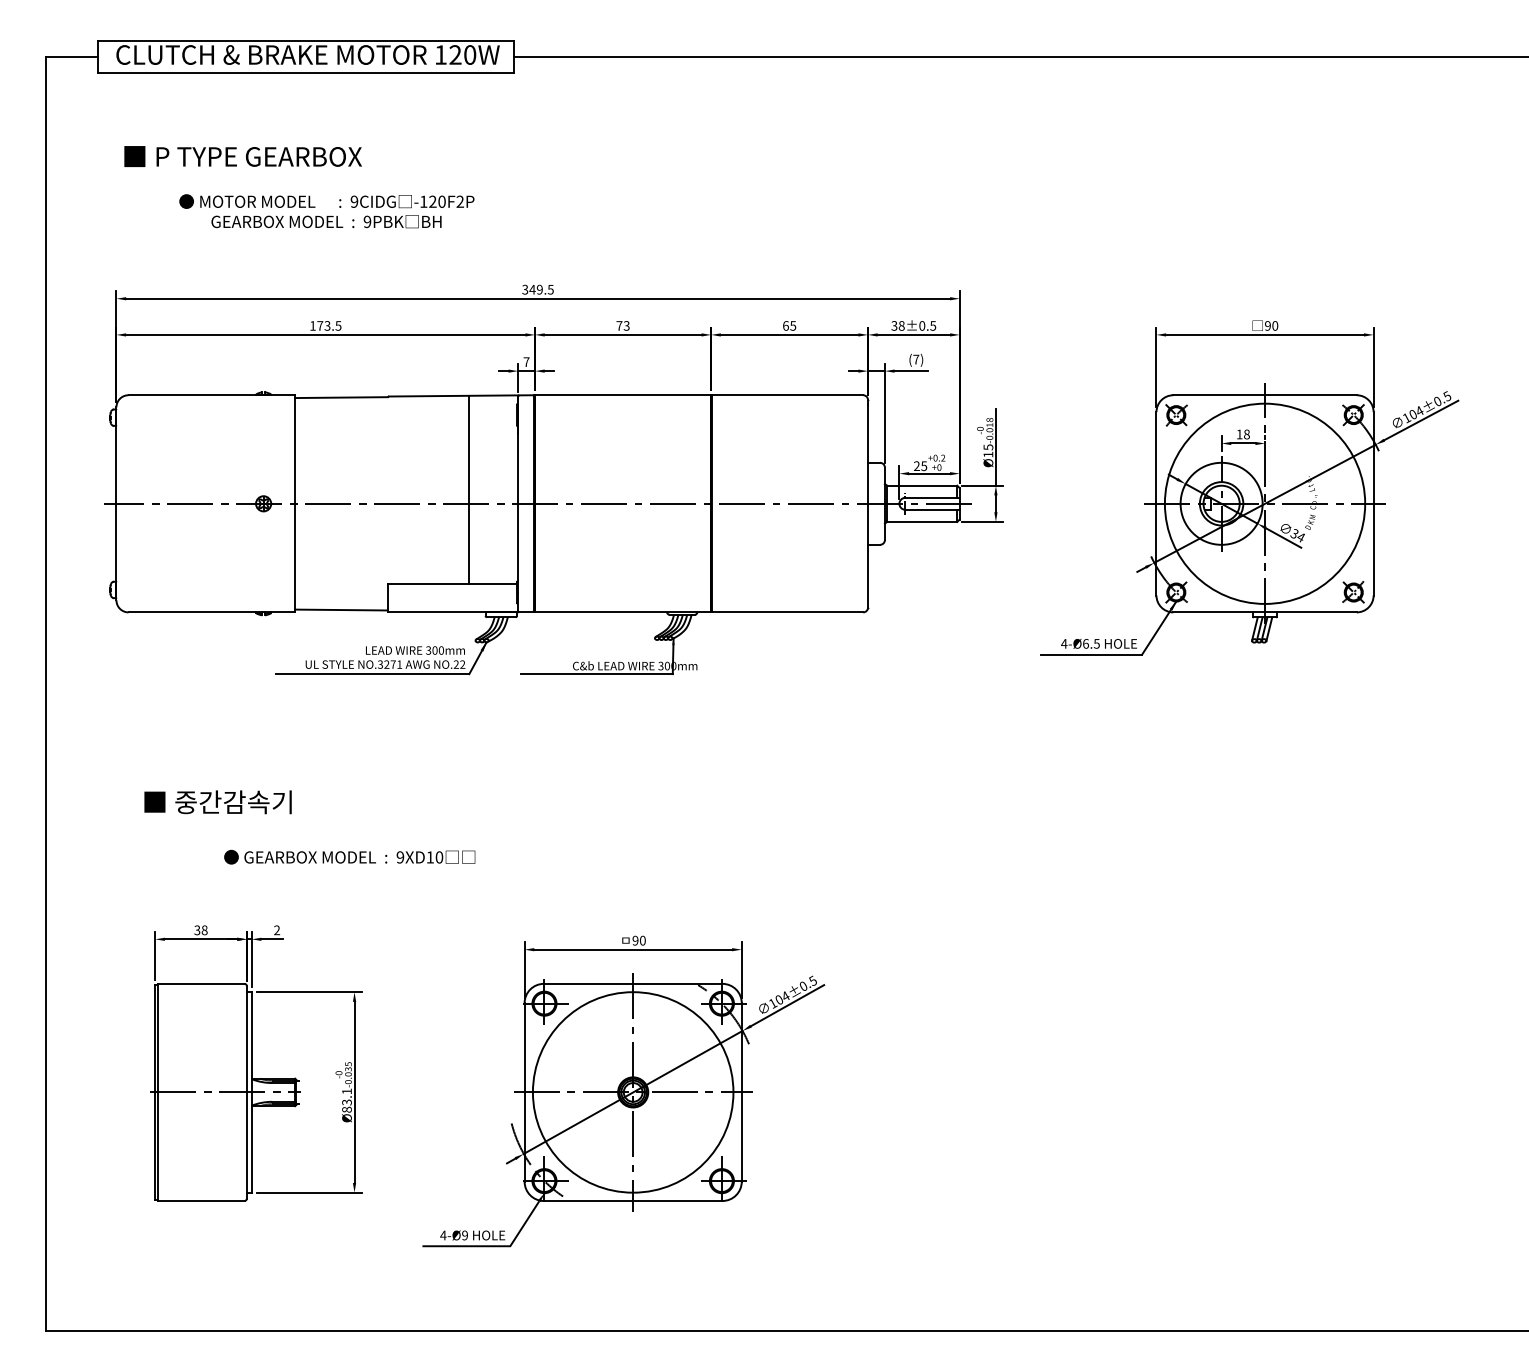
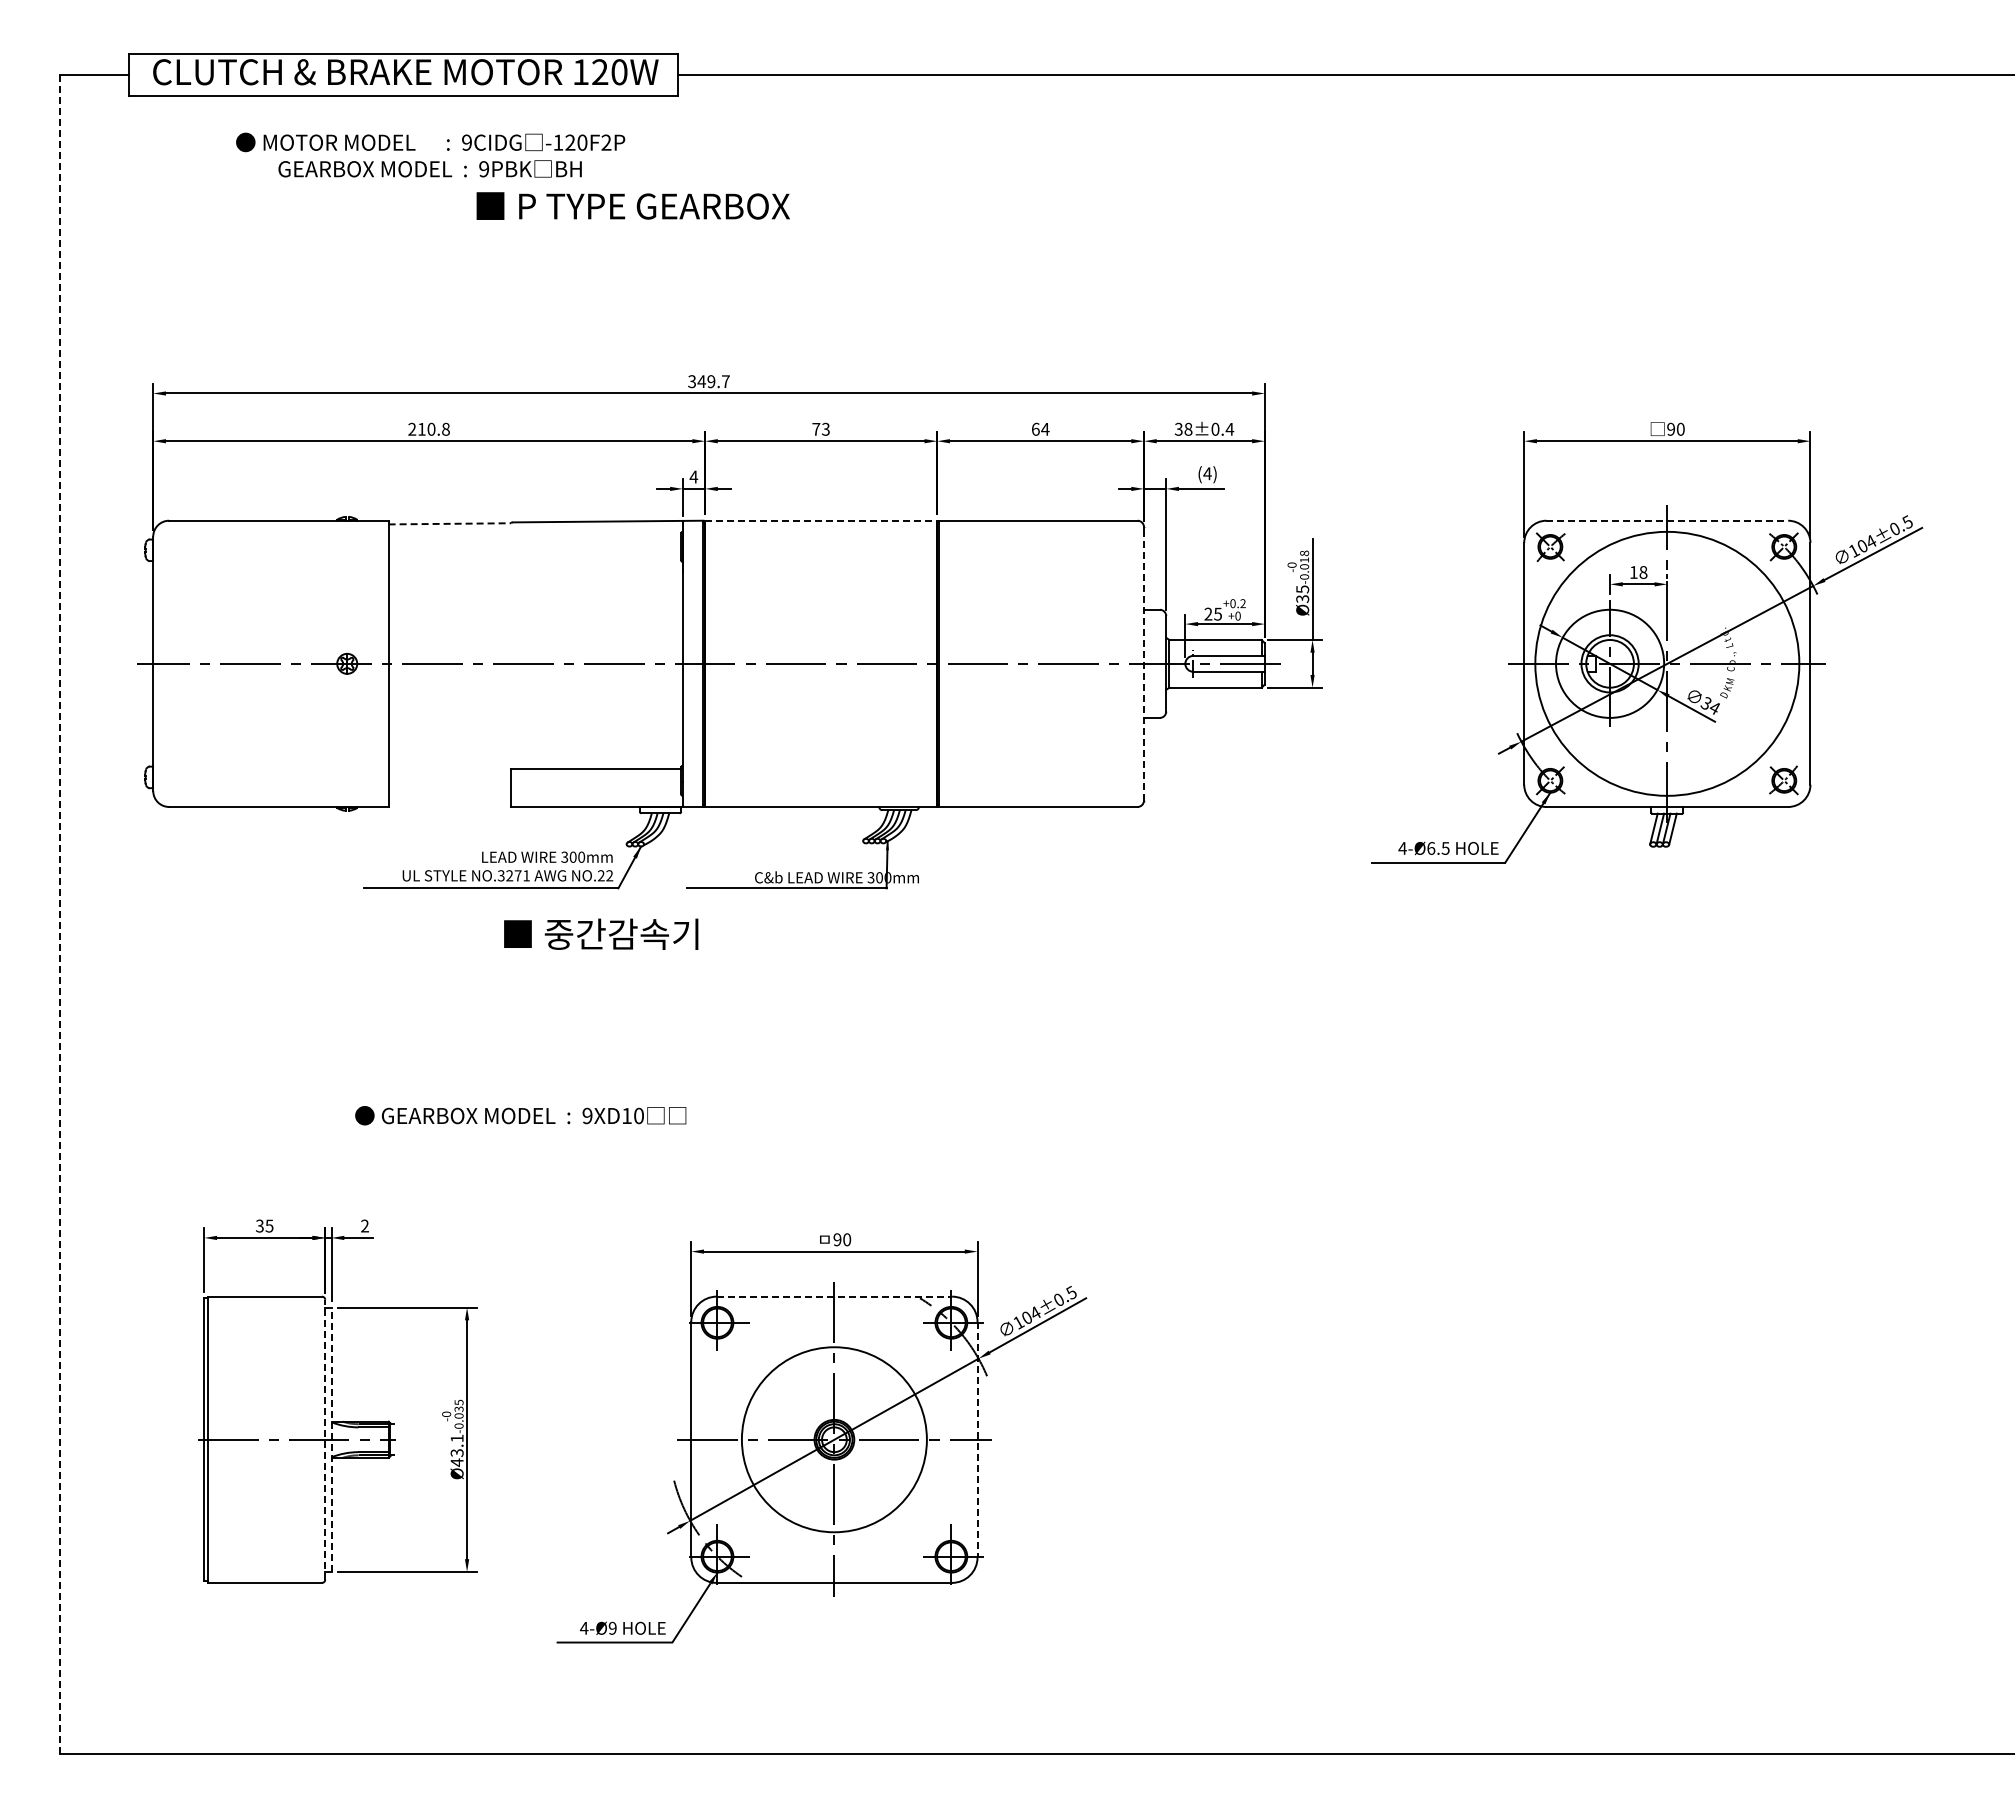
text: (242, 156) -> (632, 205), moved
text: (326, 210) -> (430, 154), moved
text: (550, 289) -> (725, 381), 349.5 -> 349.7
text: (325, 325) -> (428, 428), 173.5 -> 210.8
text: (793, 326) -> (1045, 429), 65 -> 64
text: (932, 326) -> (1229, 429), 0.5 -> 0.4
text: (916, 359) -> (1207, 473), (7) -> (4)
text: (526, 361) -> (693, 476), 7 -> 4
line: (623, 395) -> (821, 520), solid -> dashed
line: (1265, 395) -> (1667, 520), solid -> dashed
line: (341, 397) -> (450, 523), solid -> dashed
text: (988, 455) -> (1302, 599), Ø15 -> Ø35
line: (468, 489) -> (617, 645), removed
line: (867, 506) -> (1143, 667), solid -> dashed
line: (341, 609) -> (449, 803), removed
line: (46, 693) -> (60, 914), solid -> dashed
text: (218, 801) -> (601, 933), moved
text: (349, 857) -> (520, 1115), moved
text: (204, 929) -> (269, 1225), 38 -> 35
line: (633, 983) -> (834, 1296), solid -> dashed
line: (247, 1092) -> (325, 1439), solid -> dashed
line: (251, 1092) -> (331, 1439), solid -> dashed
circle: (633, 1092) -> (834, 1439), size x0.7
line: (741, 1092) -> (977, 1439), solid -> dashed
text: (346, 1109) -> (456, 1462), Ø83.1 -> Ø43.1

